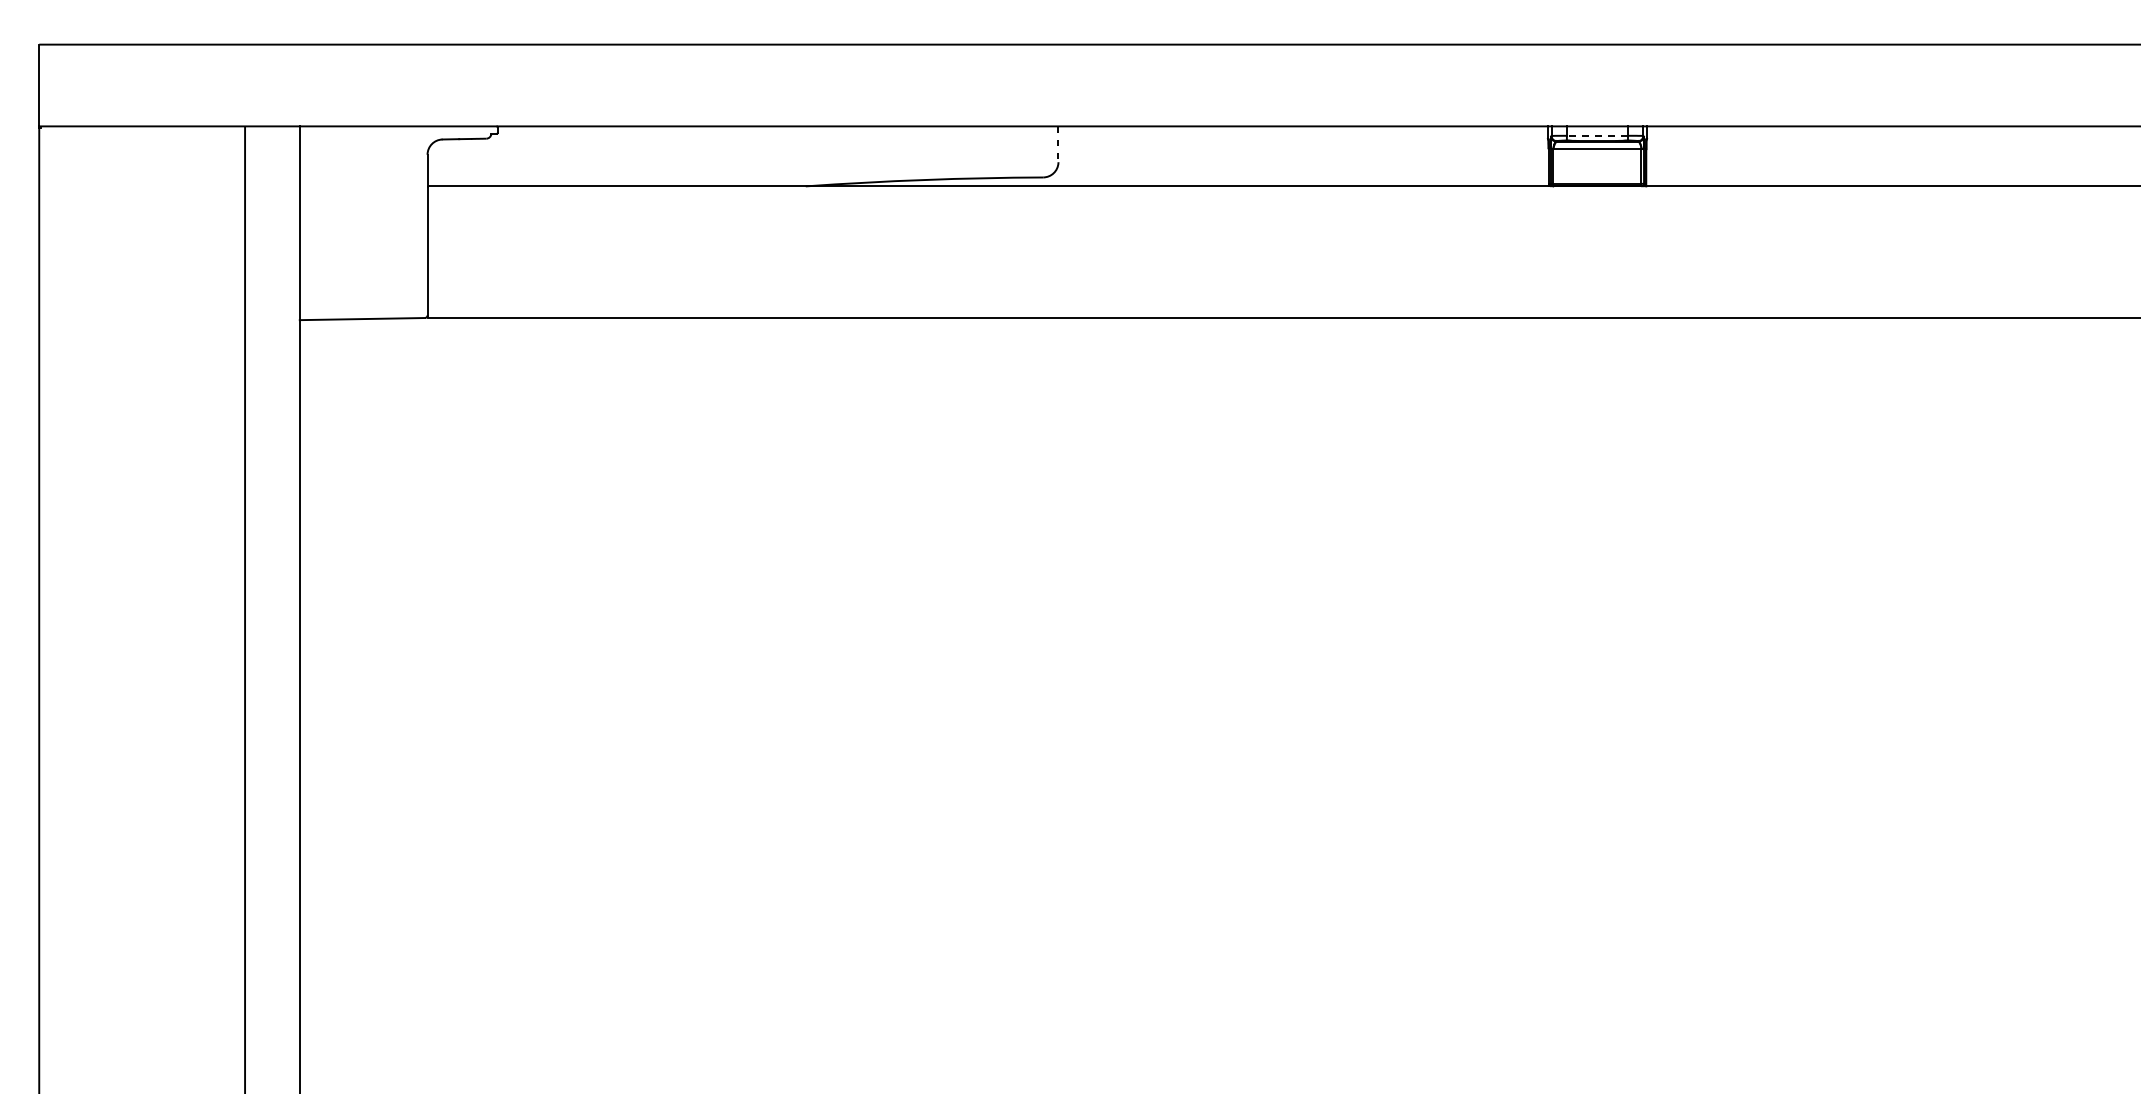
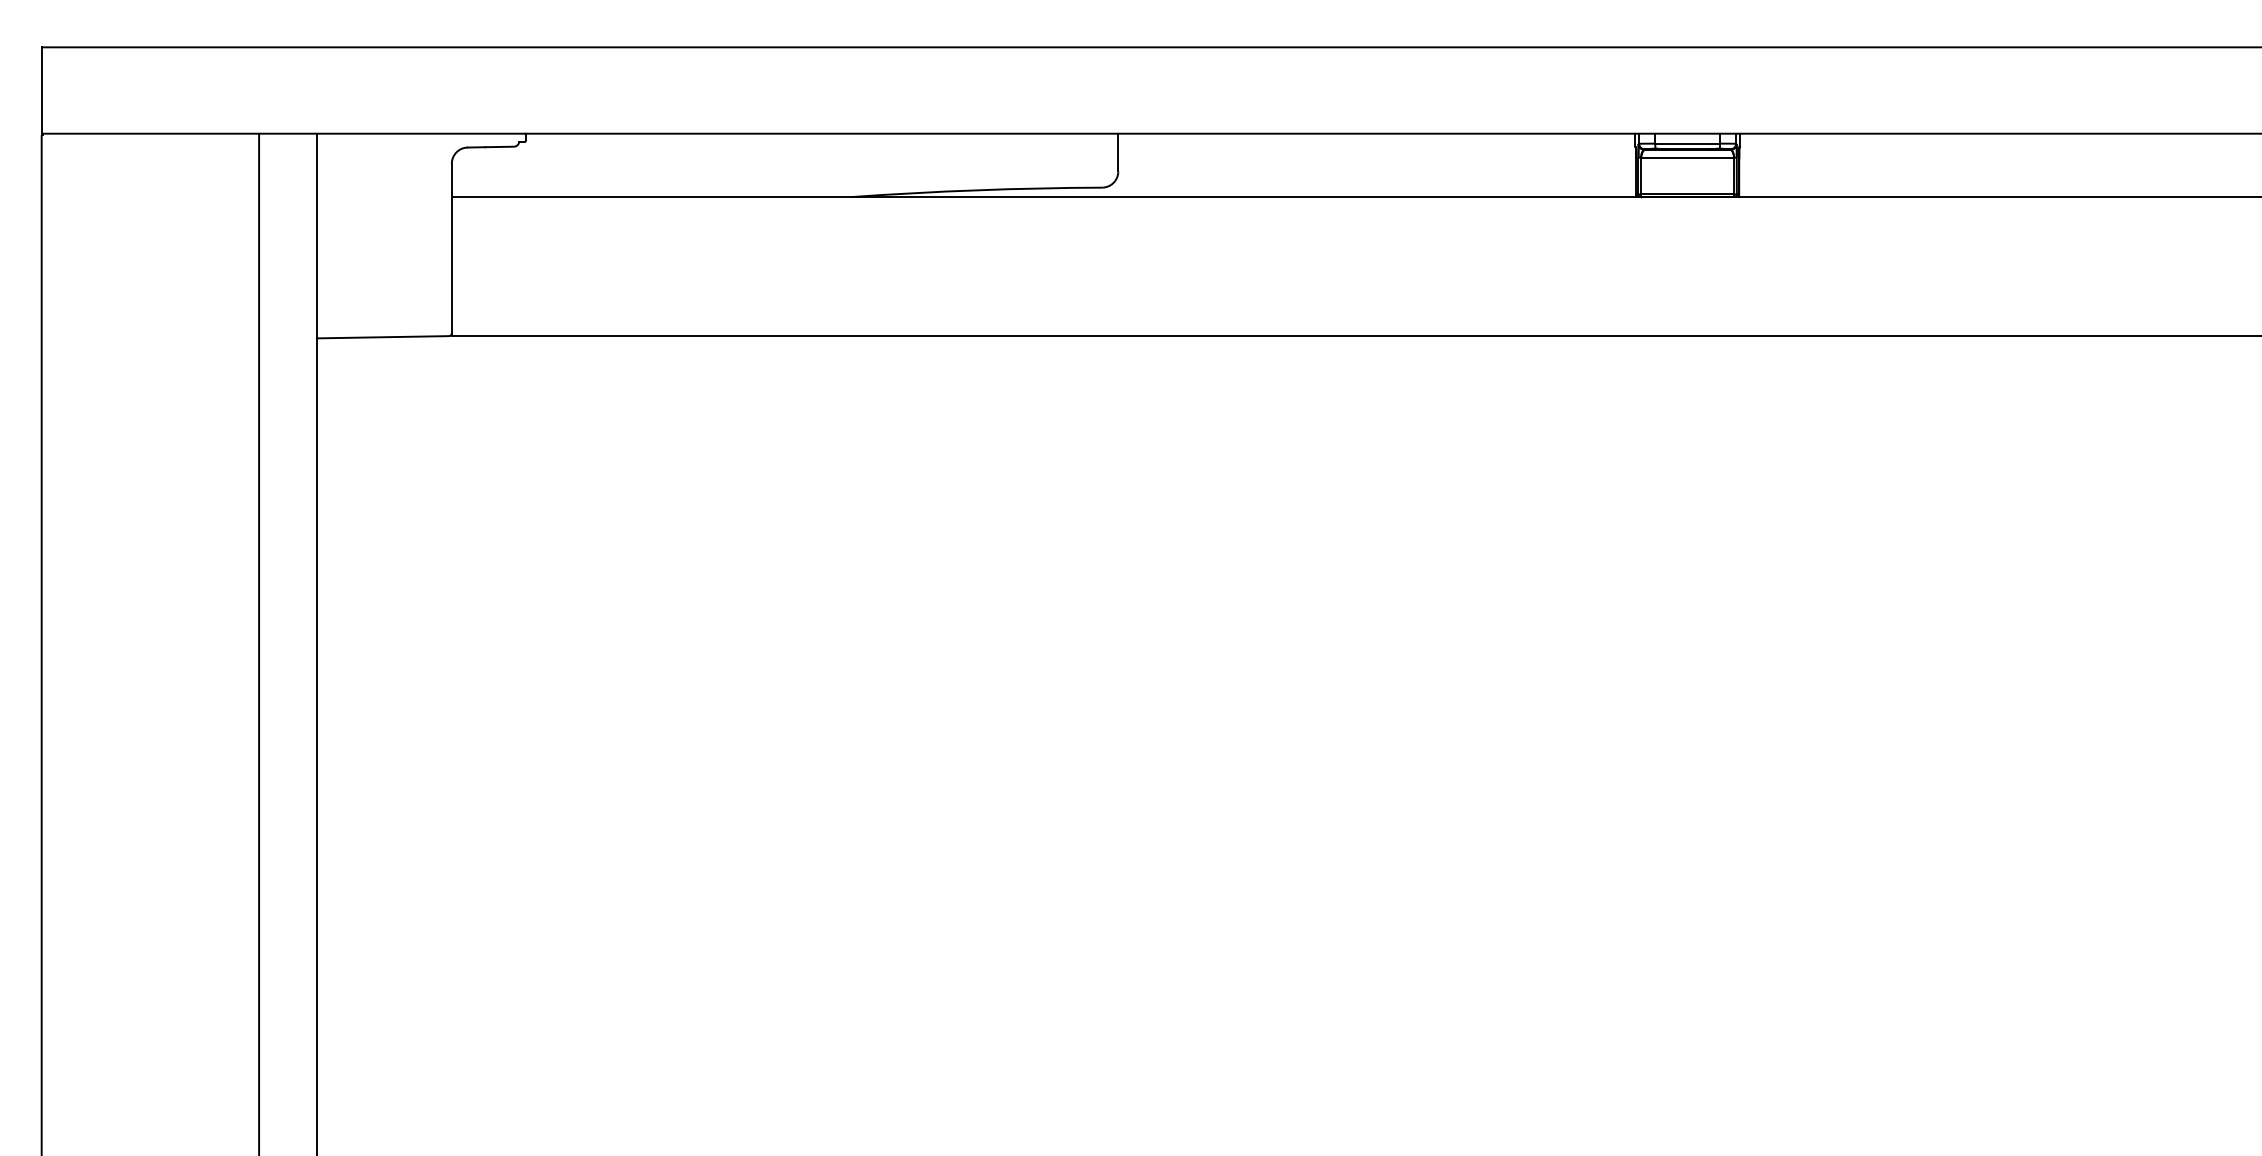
line: (1597, 135) -> (1687, 143), dashed -> solid
line: (1058, 144) -> (1118, 152), dashed -> solid

